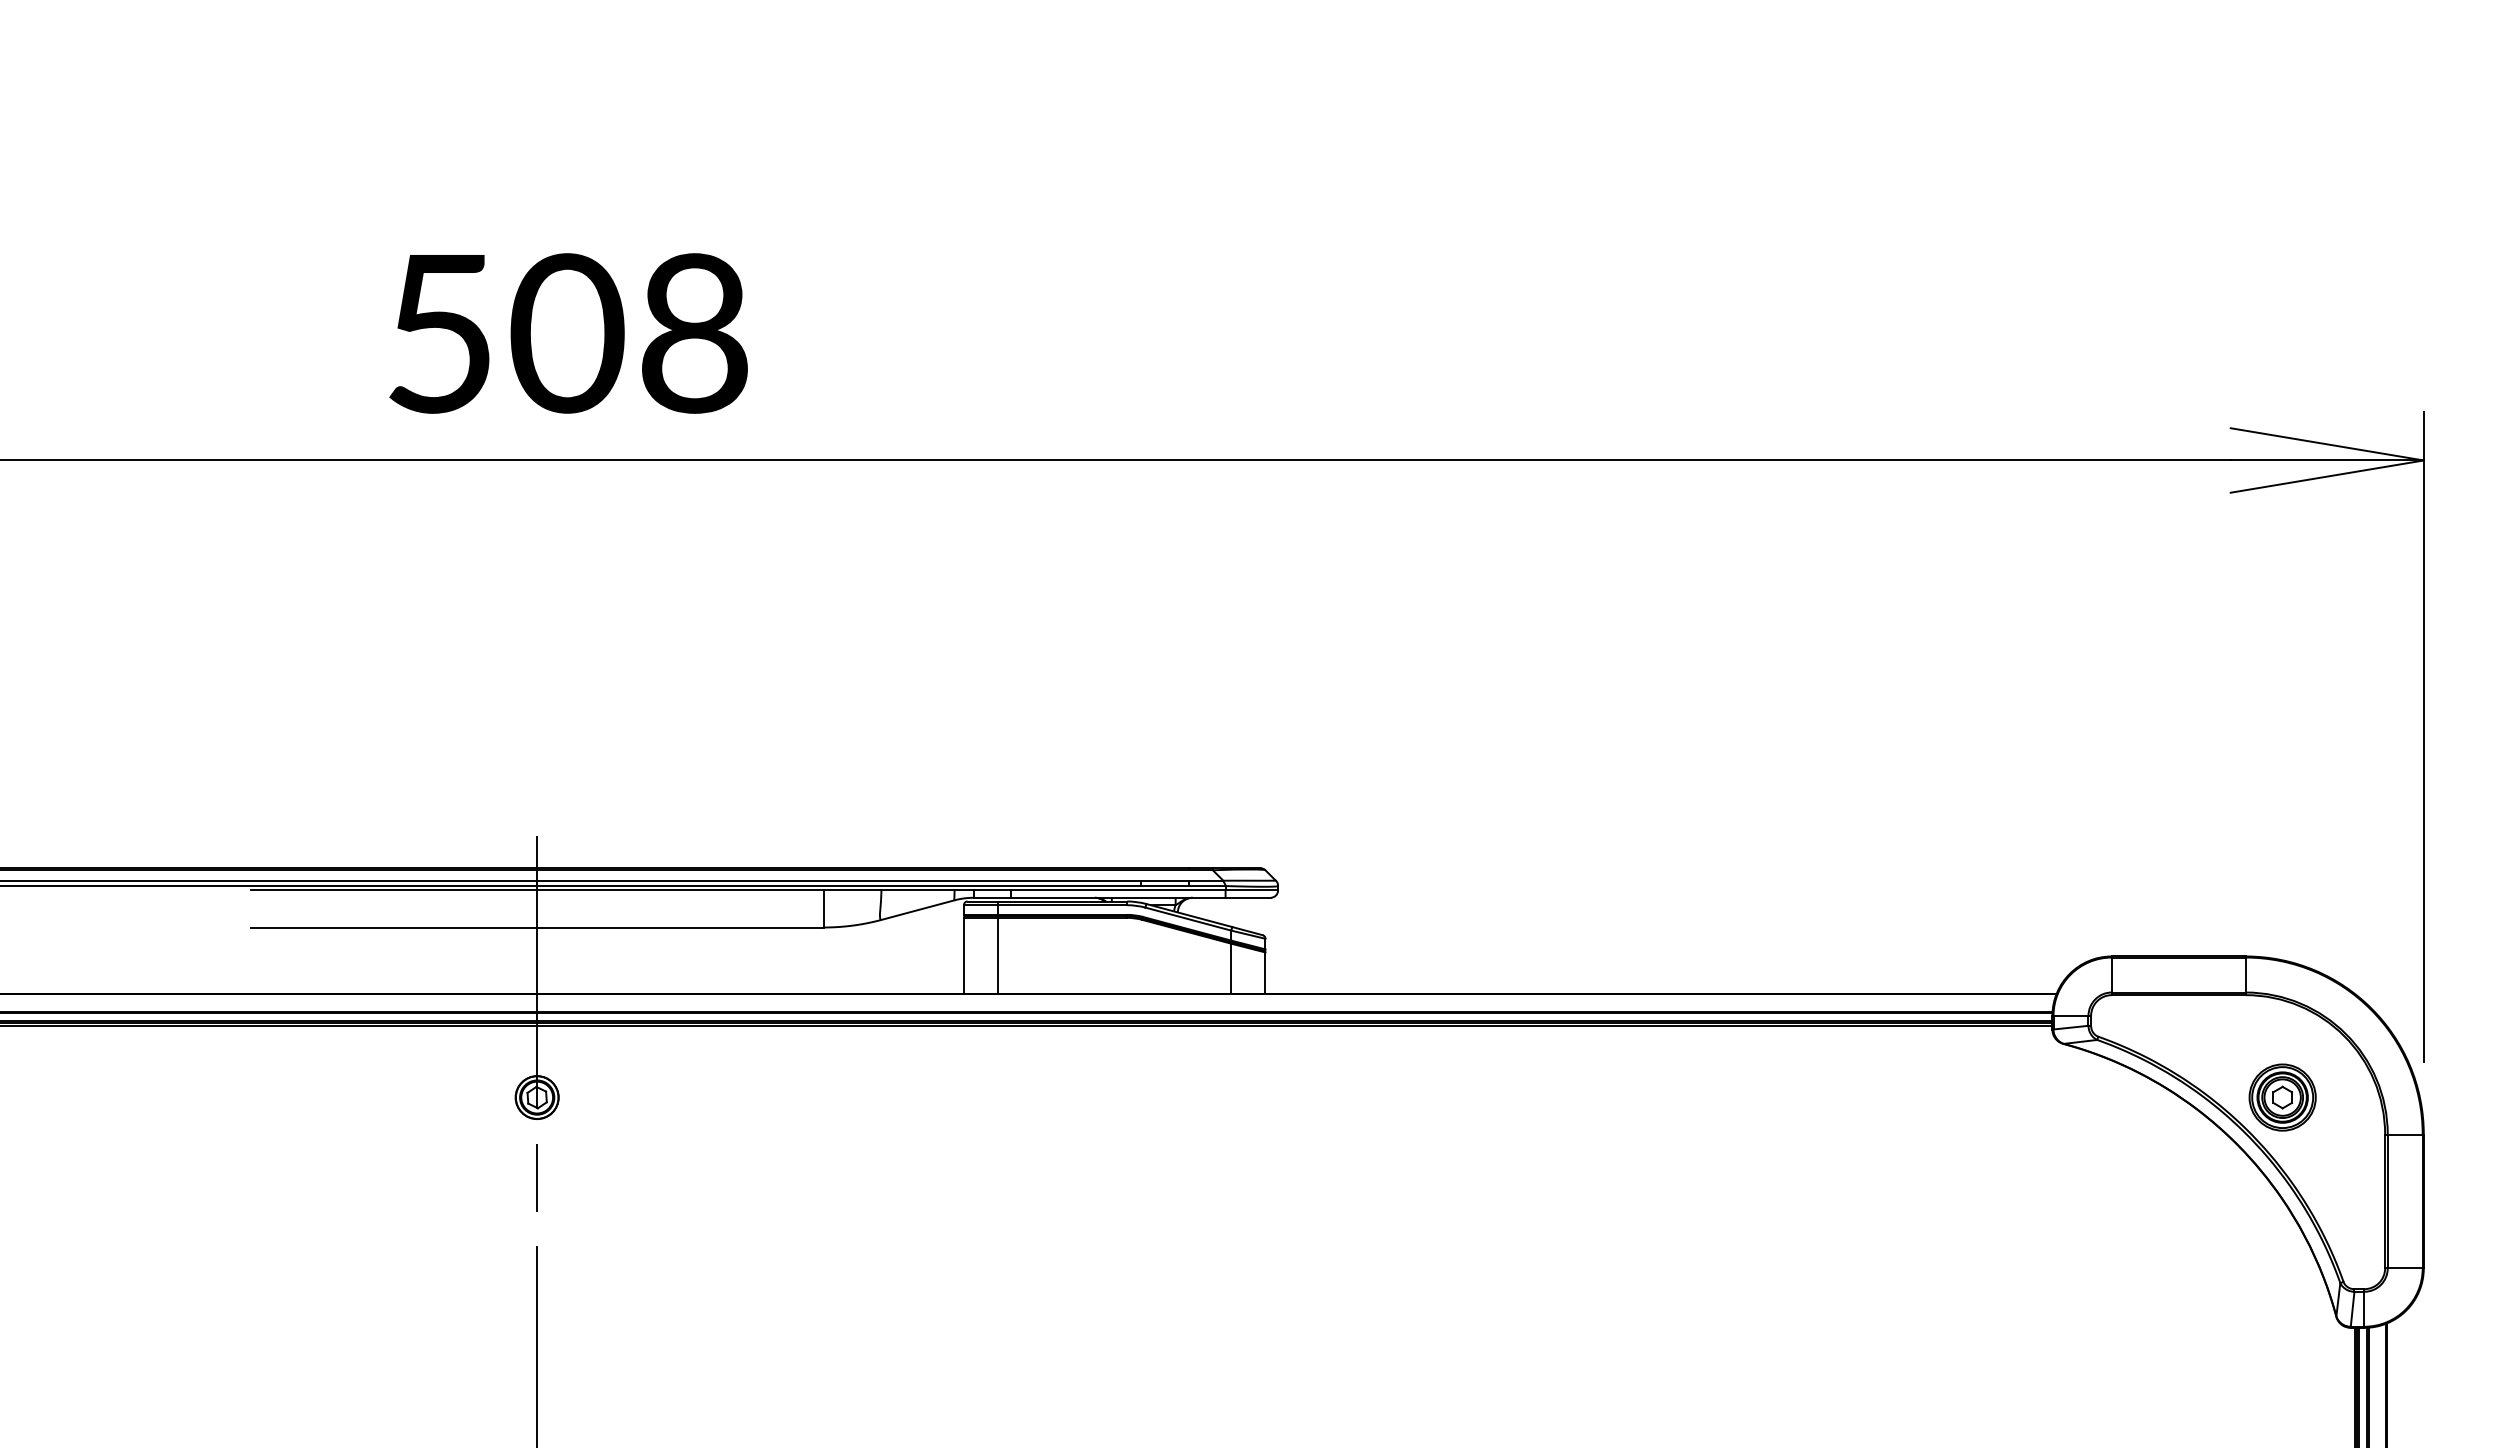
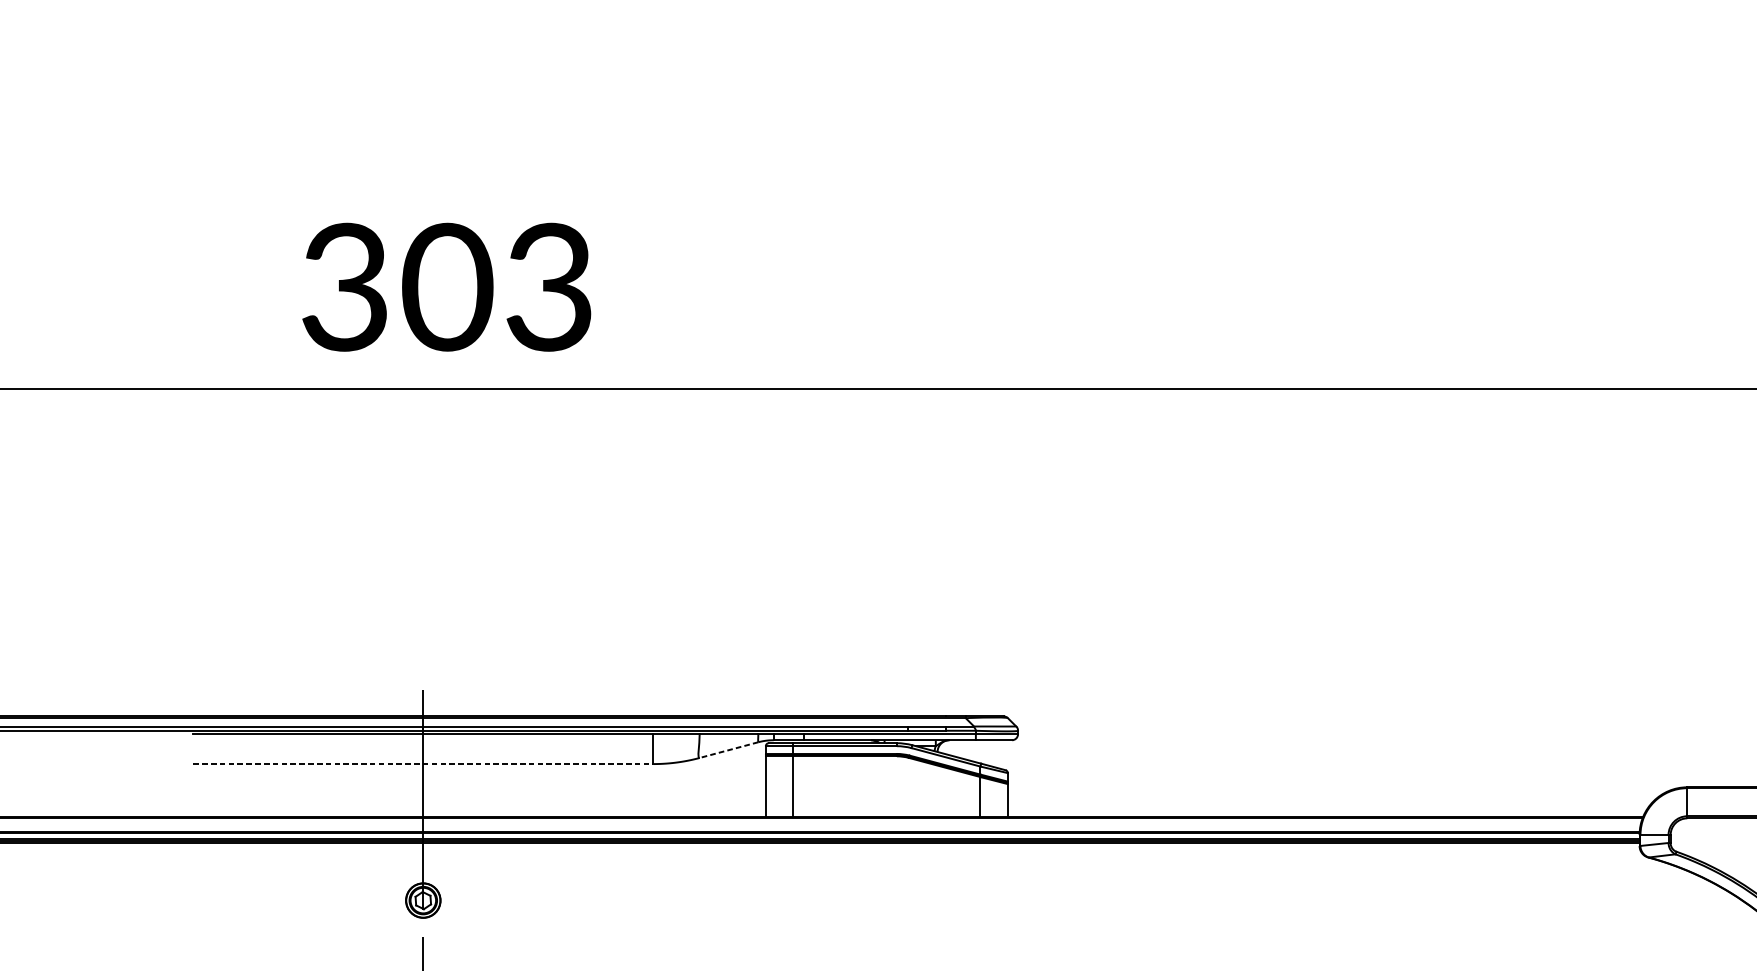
text: (566, 333) -> (446, 287), 508 -> 303
line: (918, 910) -> (729, 750), solid -> dashed
line: (537, 927) -> (423, 764), solid -> dashed

